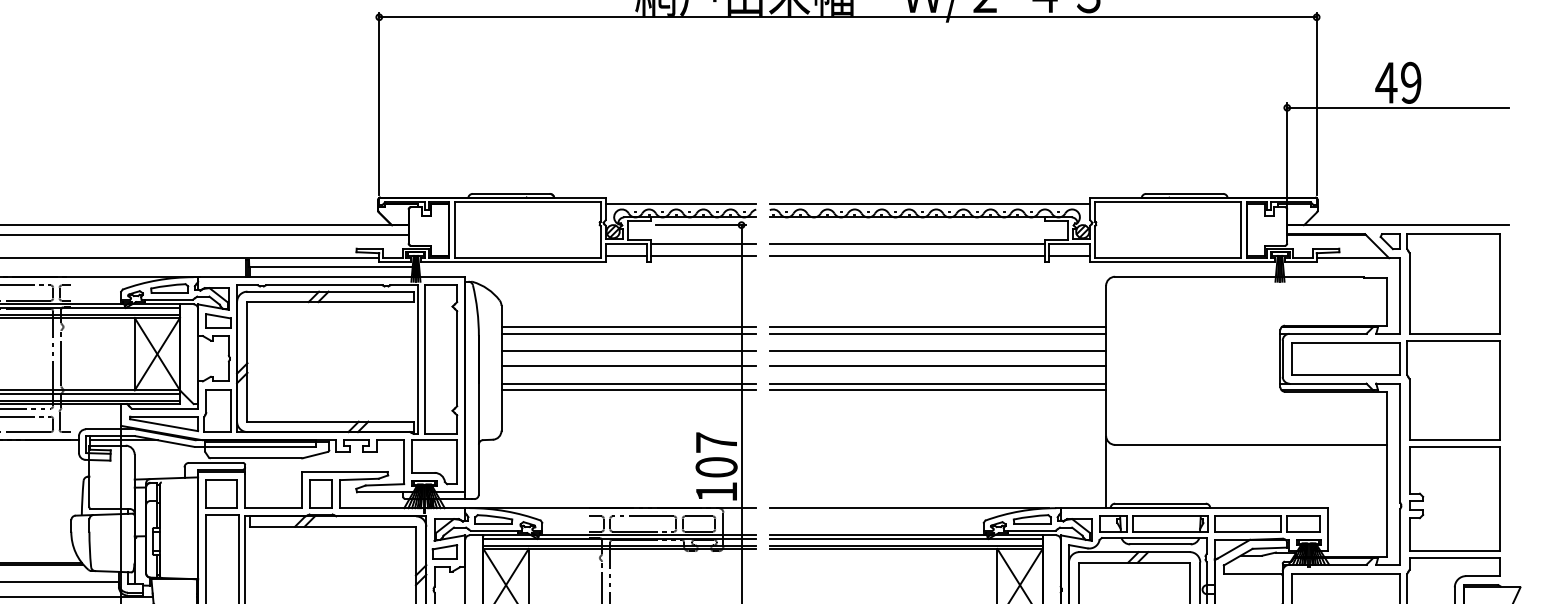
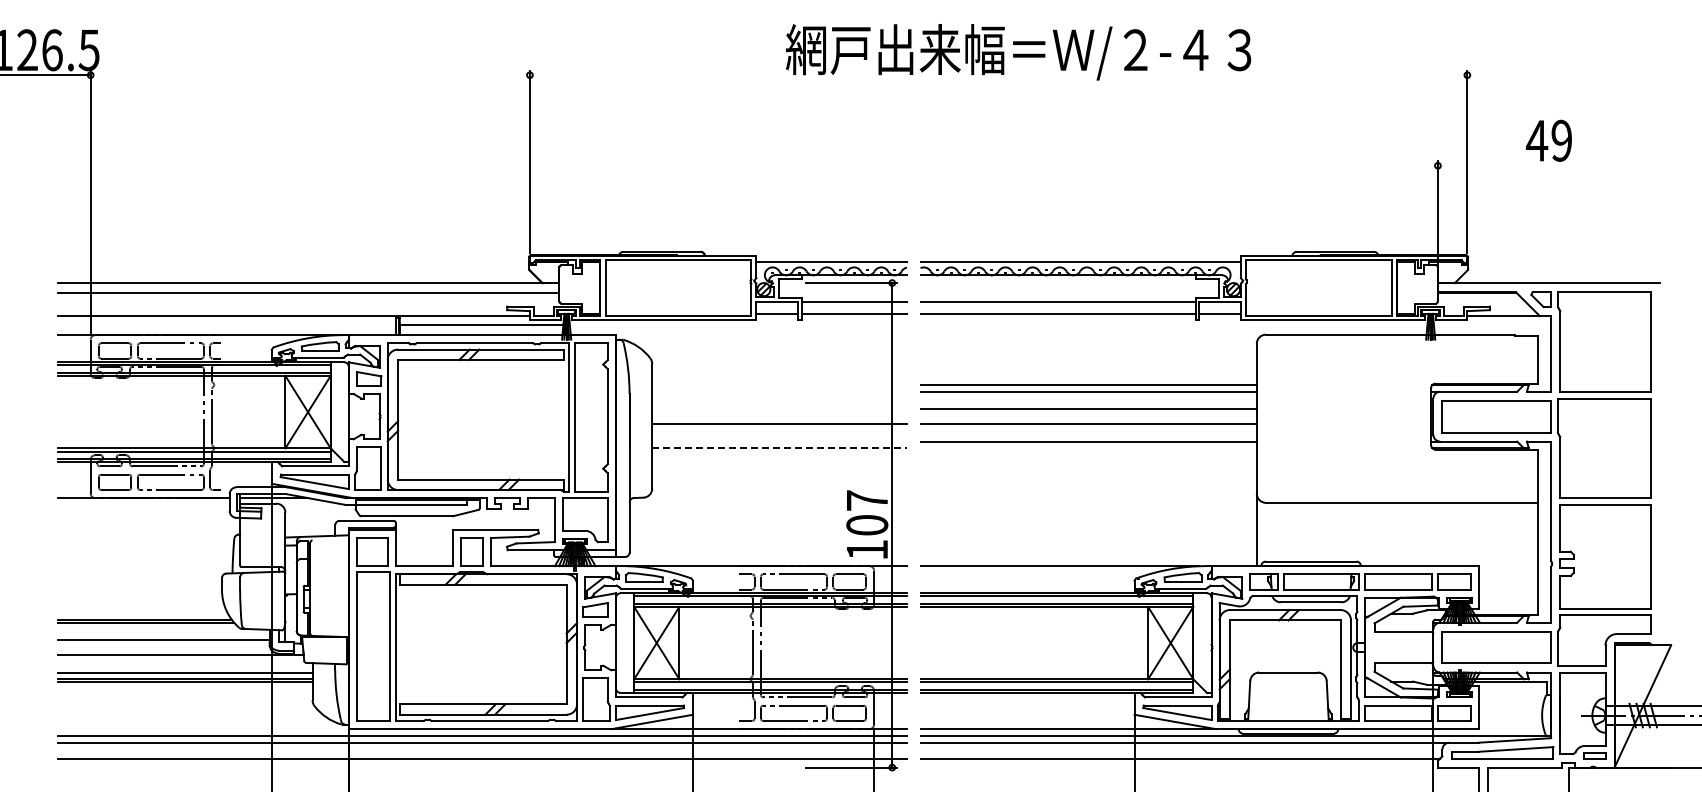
line: (847, 17) -> (998, 75), removed
line: (1397, 107) -> (1548, 165), removed
line: (628, 326) -> (779, 384), removed
line: (628, 333) -> (779, 391), removed
line: (628, 350) -> (779, 408), removed
line: (628, 383) -> (779, 441), removed
line: (629, 390) -> (780, 448), solid -> dashed
line: (937, 390) -> (1088, 448), removed

